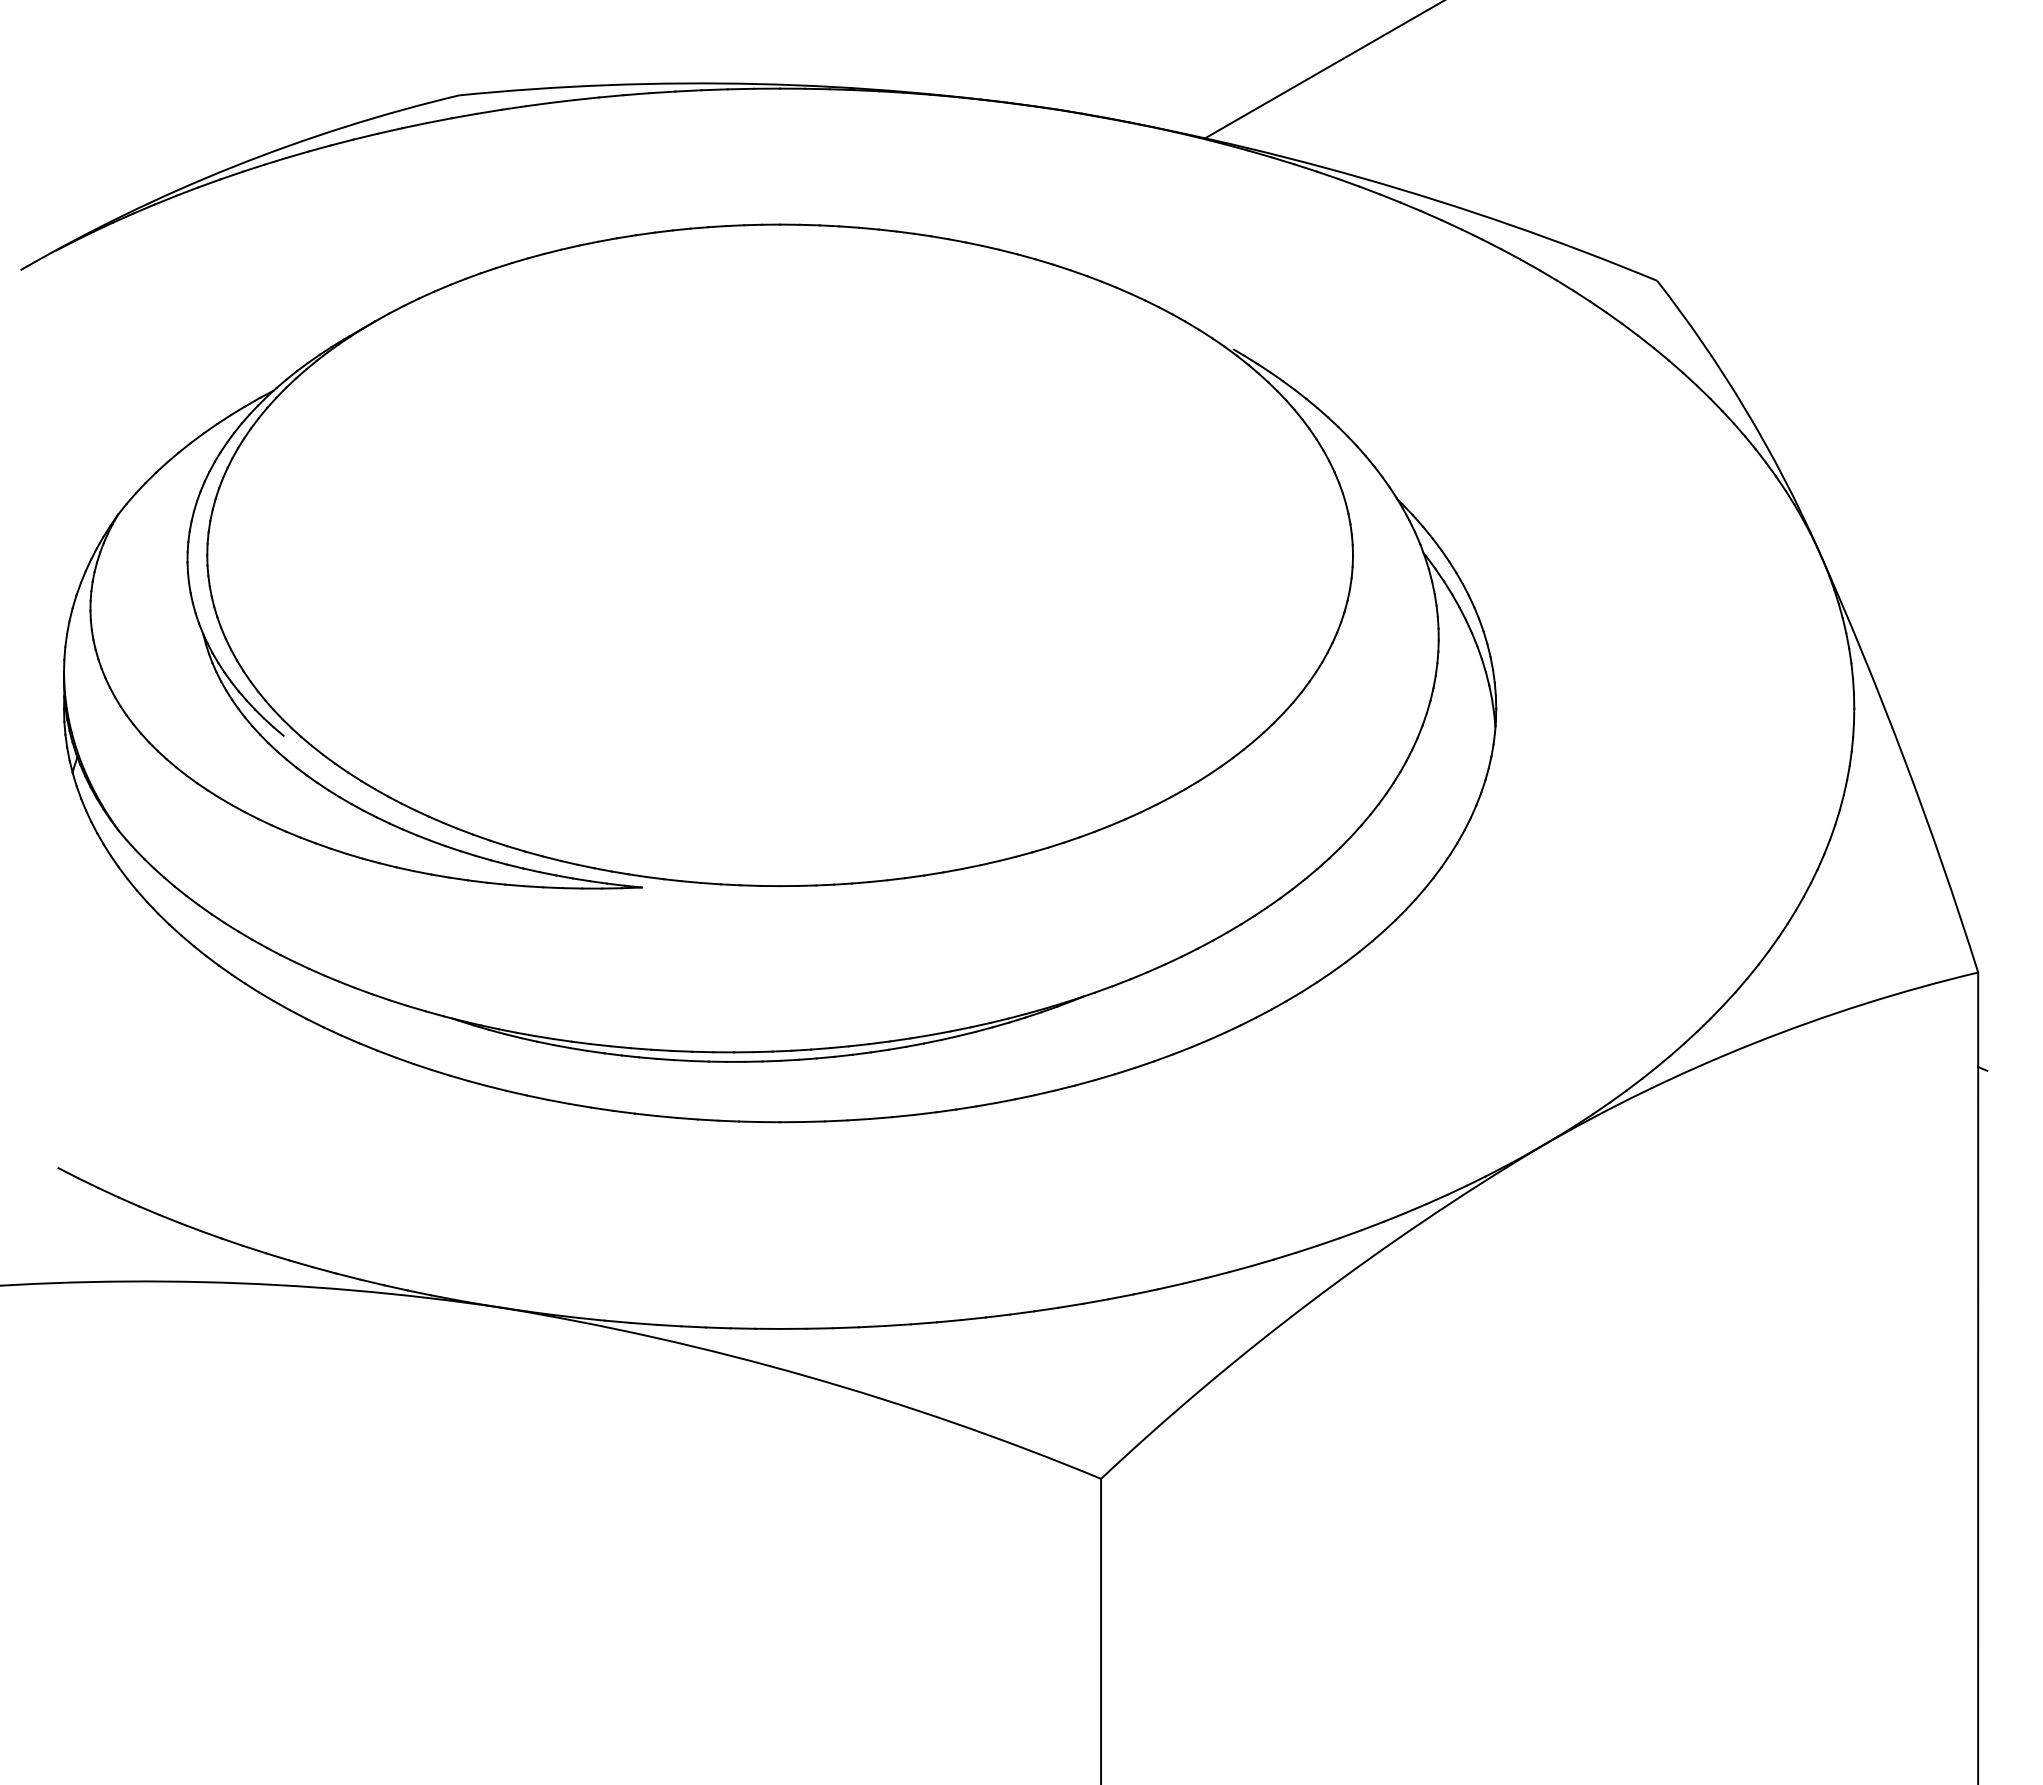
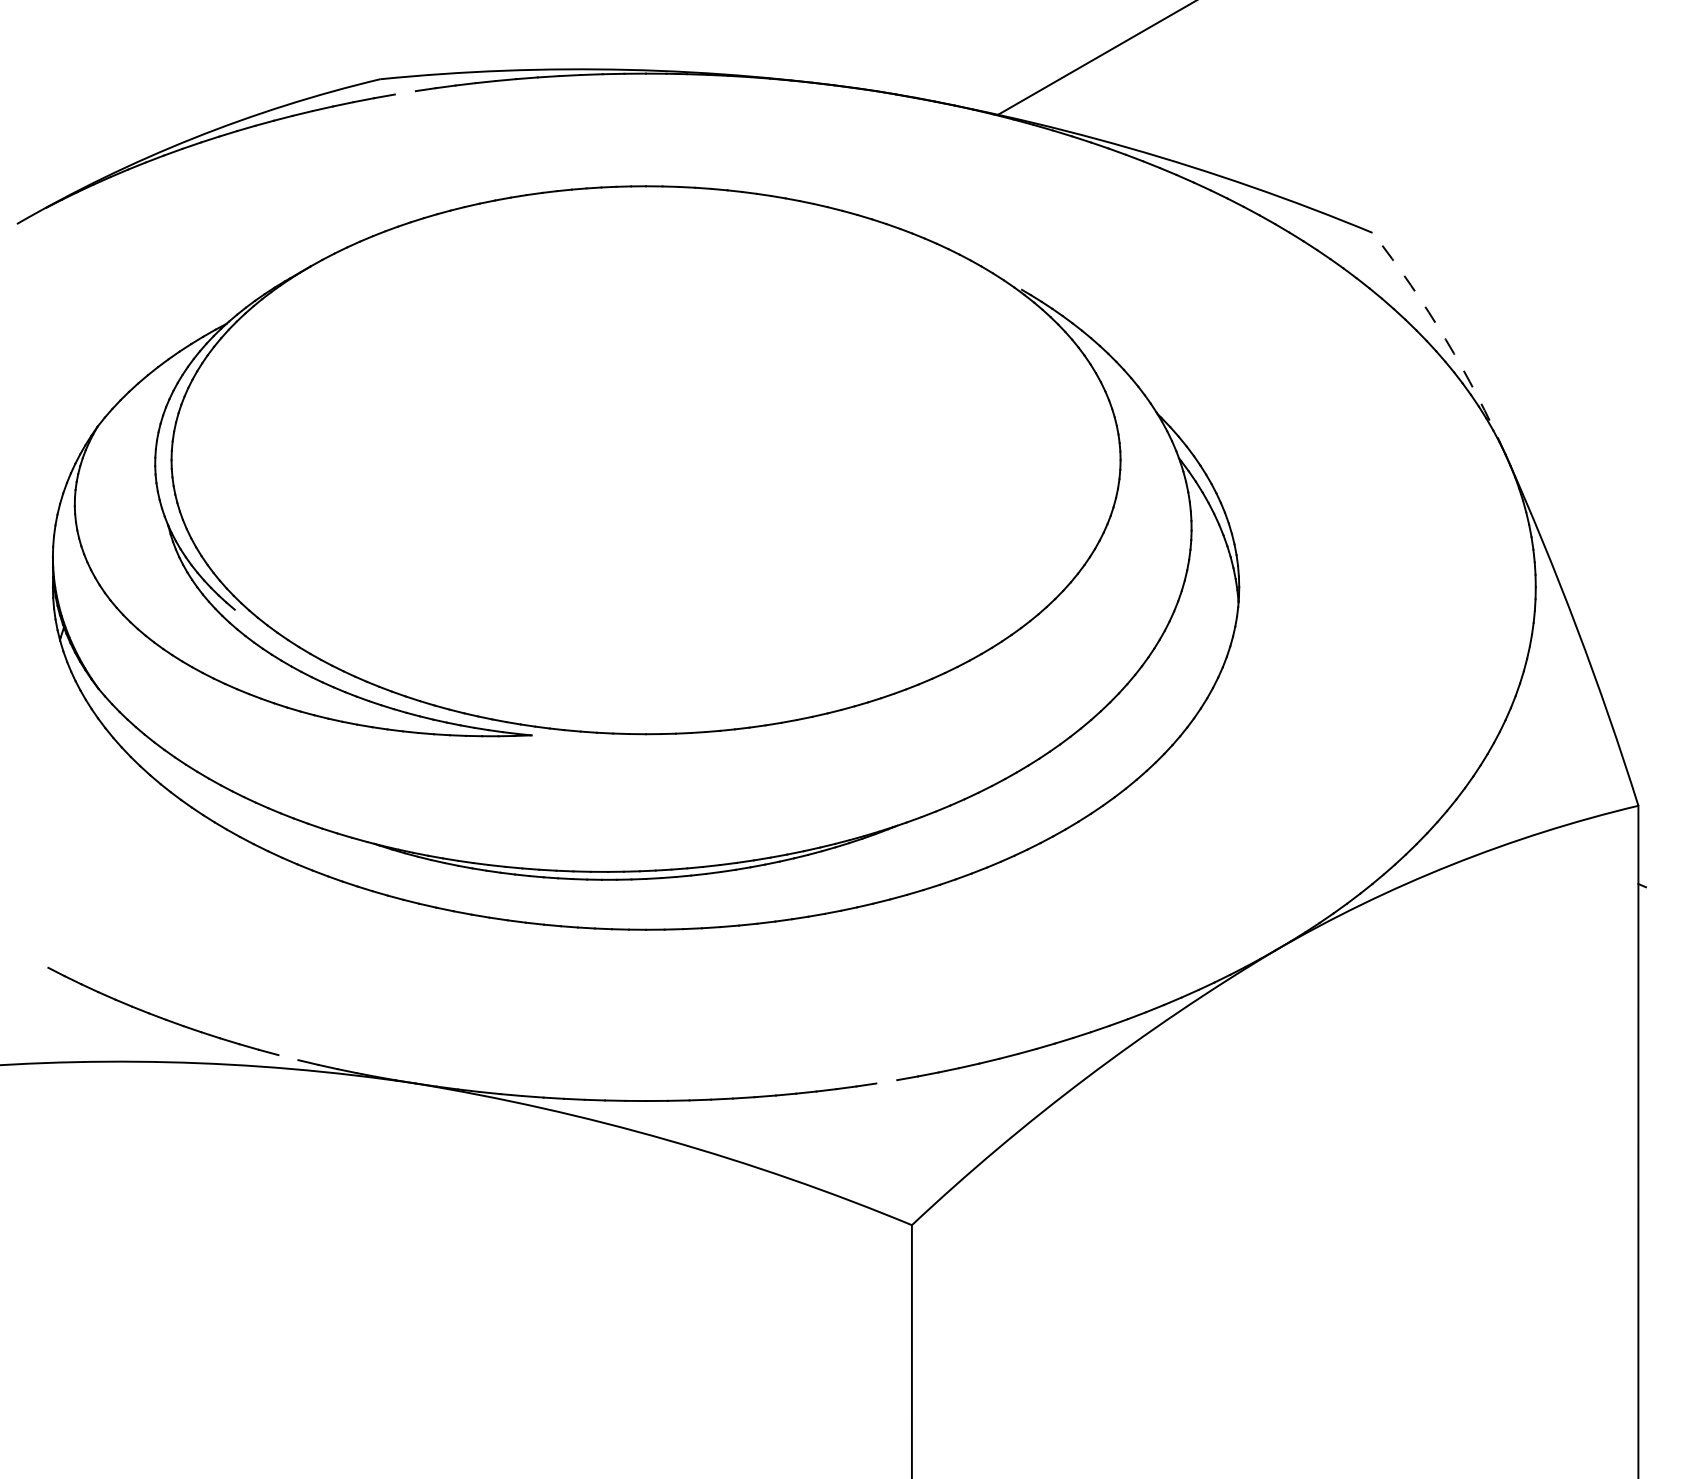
line: (489, 111) -> (405, 92), removed
arc: (1745, 409) -> (1445, 339), solid -> dashed
line: (348, 1276) -> (288, 1057), removed
line: (1070, 1305) -> (886, 1081), removed

